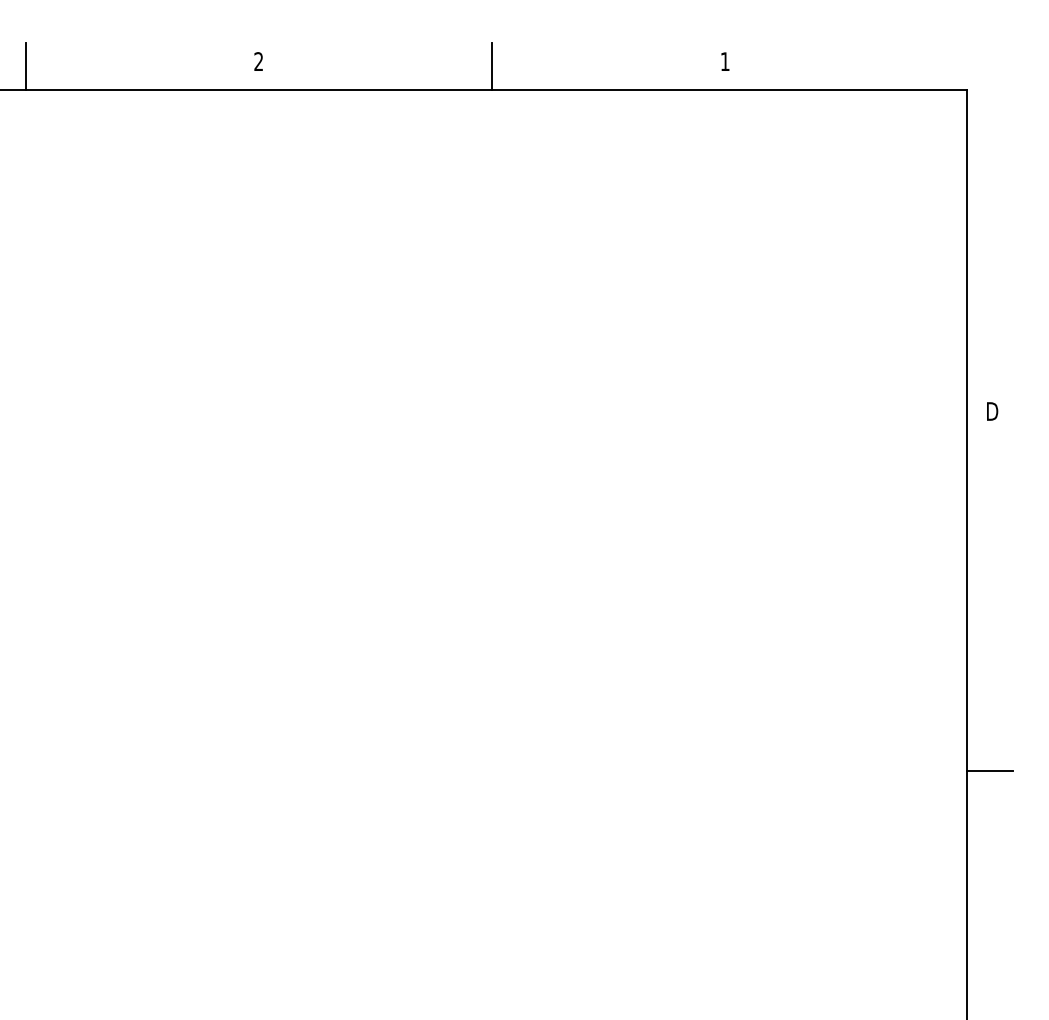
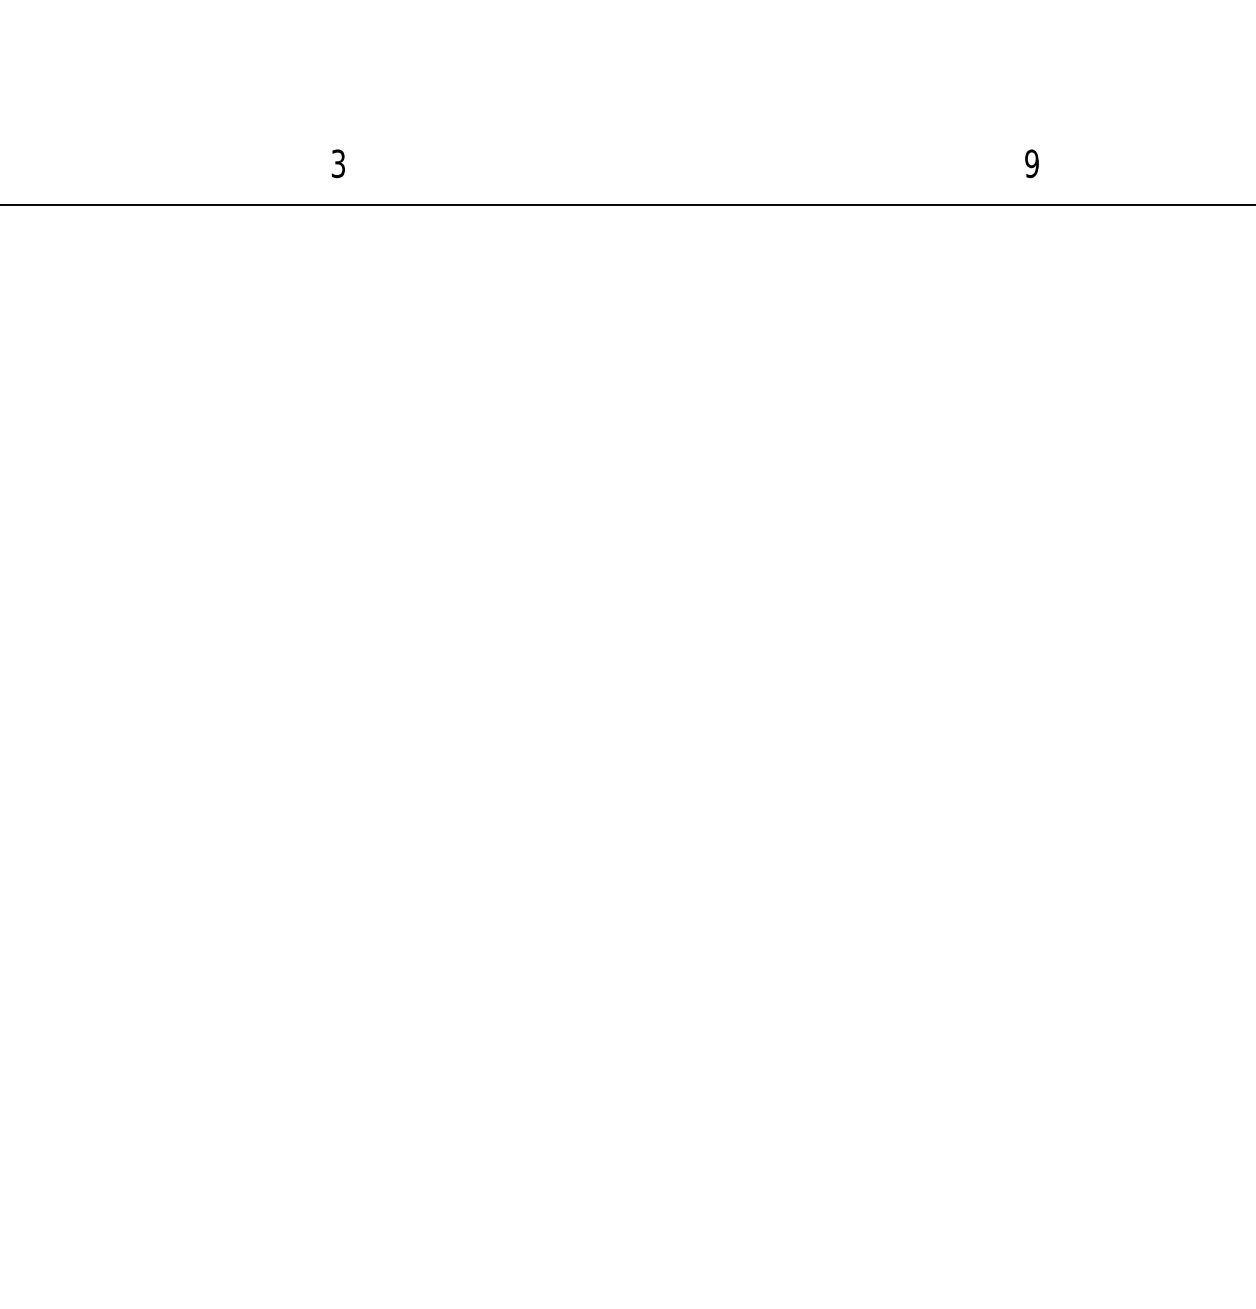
text: (258, 61) -> (337, 163), 2 -> 3
text: (724, 61) -> (1030, 163), 1 -> 9
line: (492, 66) -> (685, 170), removed

